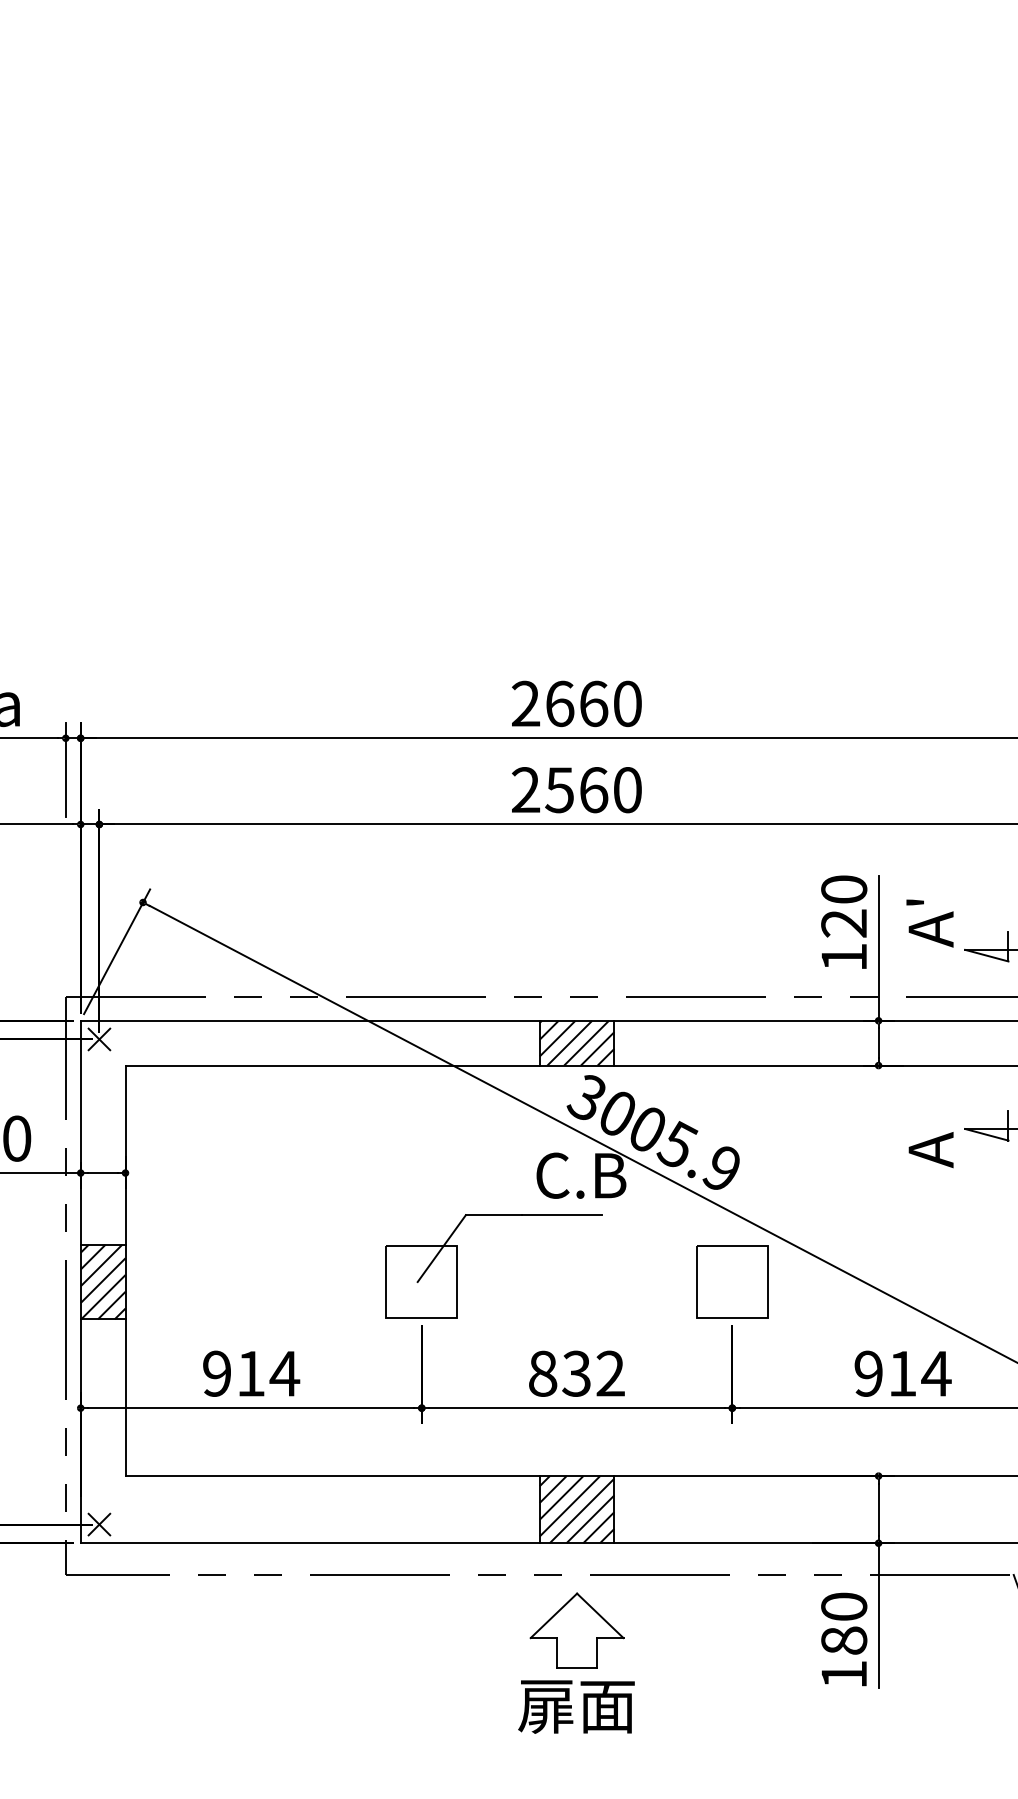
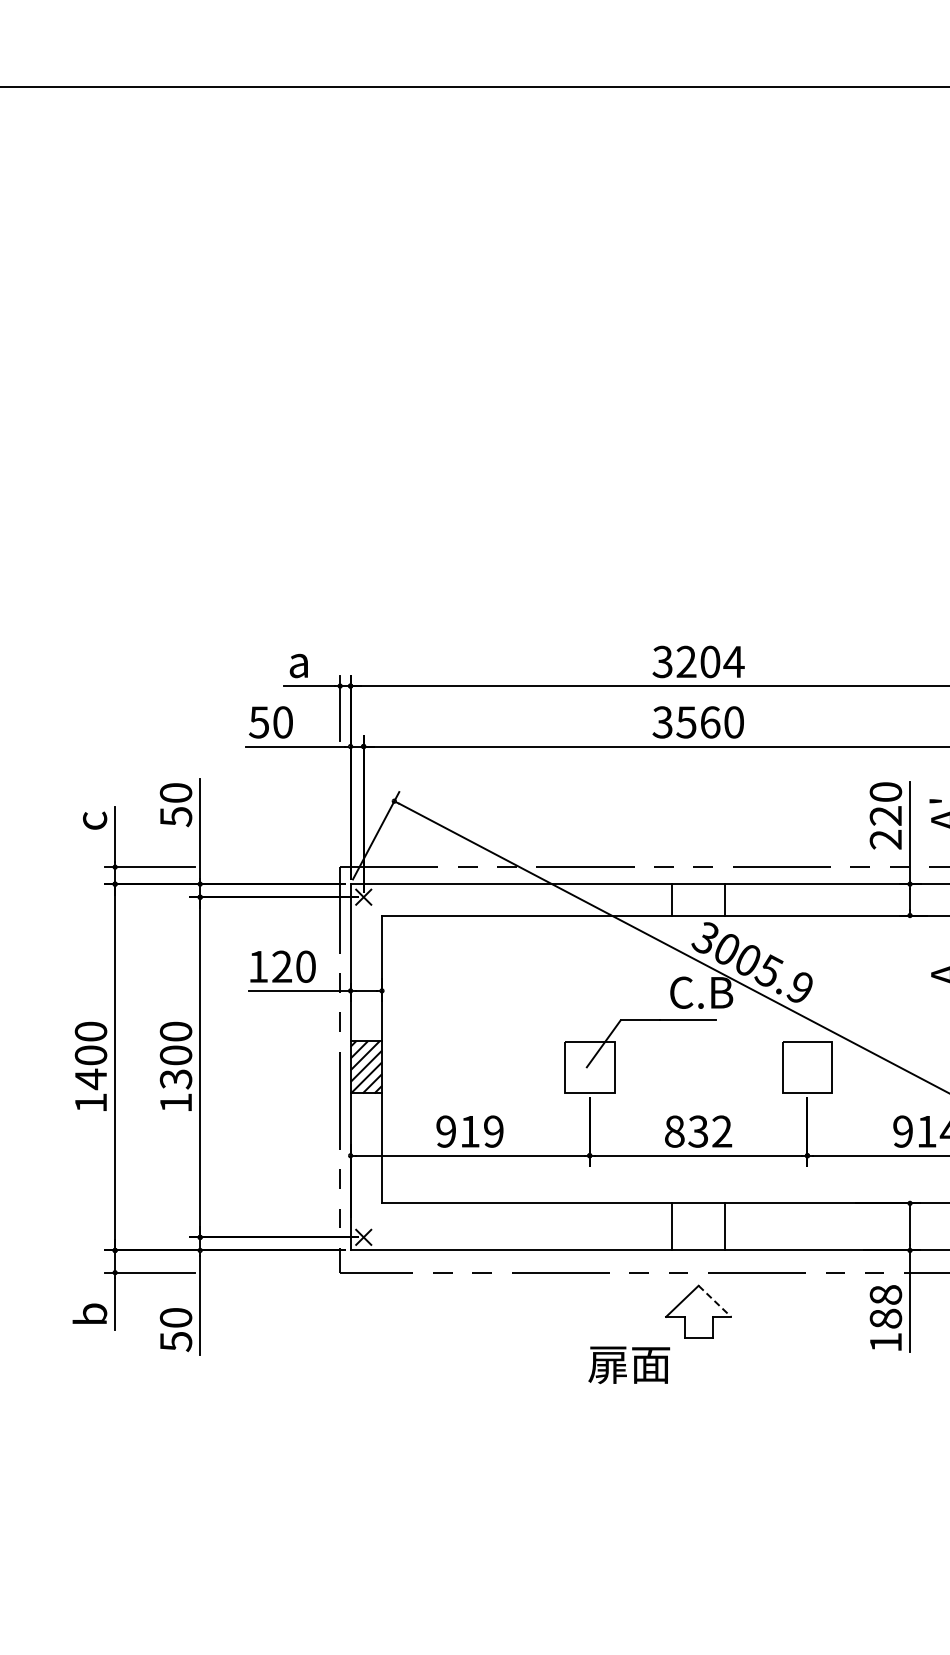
text: (576, 703) -> (698, 661), 2660 -> 3204
text: (525, 790) -> (662, 722), 2560 -> 3560
text: (843, 957) -> (885, 839), 120 -> 220
hatch: (576, 1042) -> (698, 899), removed
text: (284, 1373) -> (493, 1131), 914 -> 919
hatch: (576, 1509) -> (698, 1226), removed
text: (843, 1606) -> (885, 1294), 180 -> 188
line: (599, 1616) -> (714, 1301), solid -> dashed
text: (576, 1707) -> (629, 1365), moved

